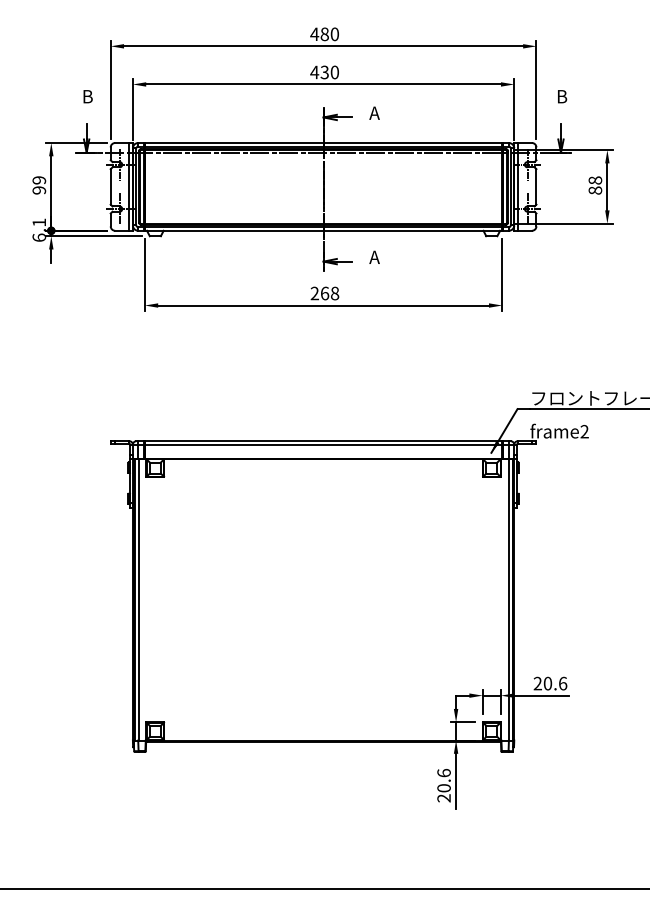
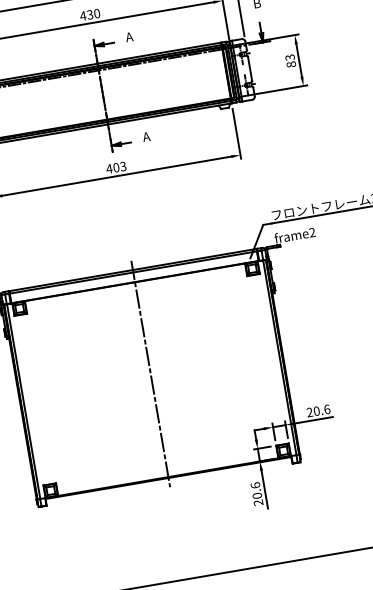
text: (594, 180) -> (289, 57), 88 -> 83
text: (324, 293) -> (116, 167), 268 -> 403
line: (323, 591) -> (150, 374), added

